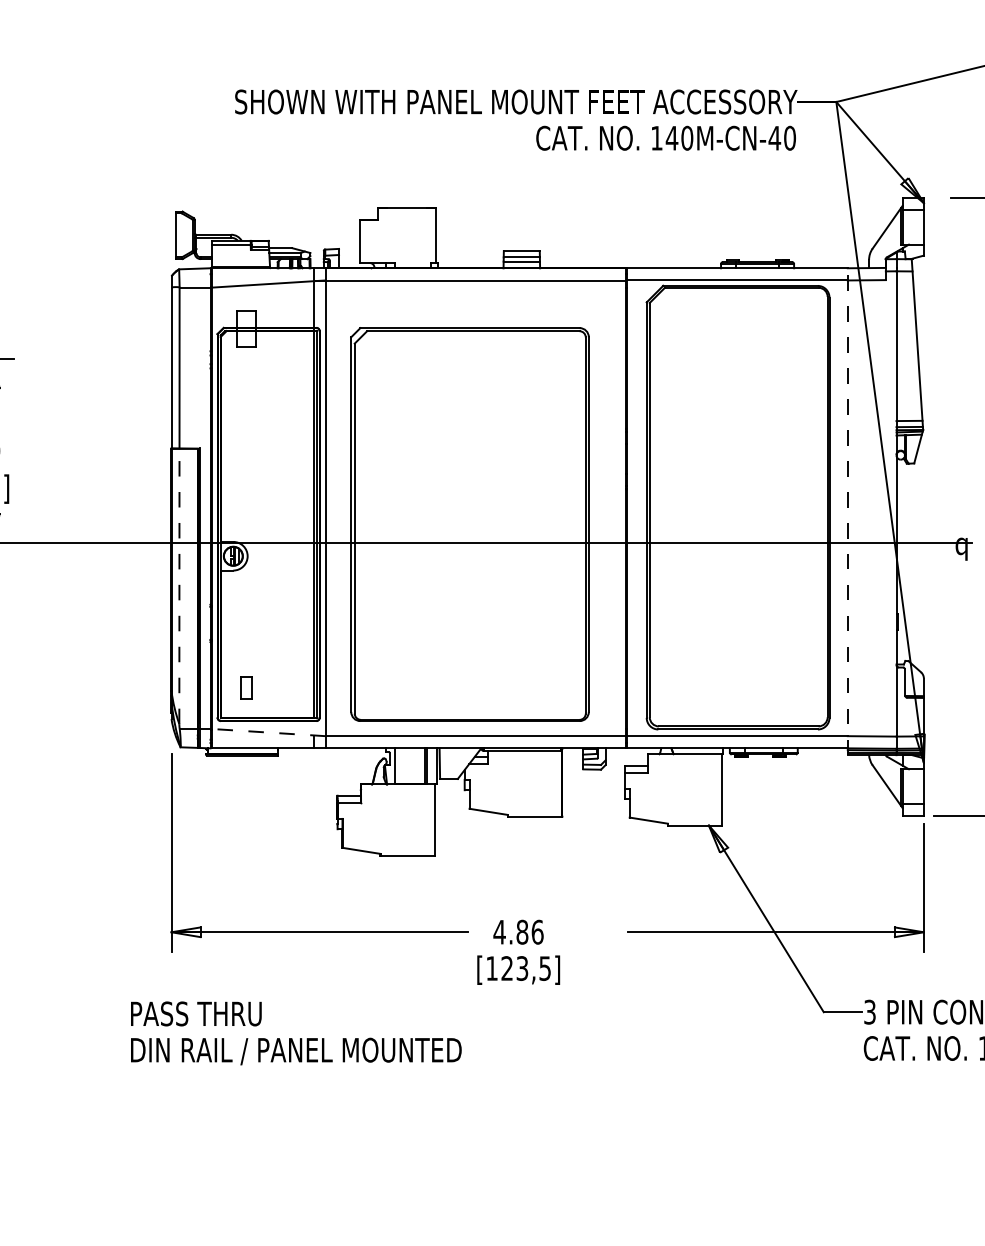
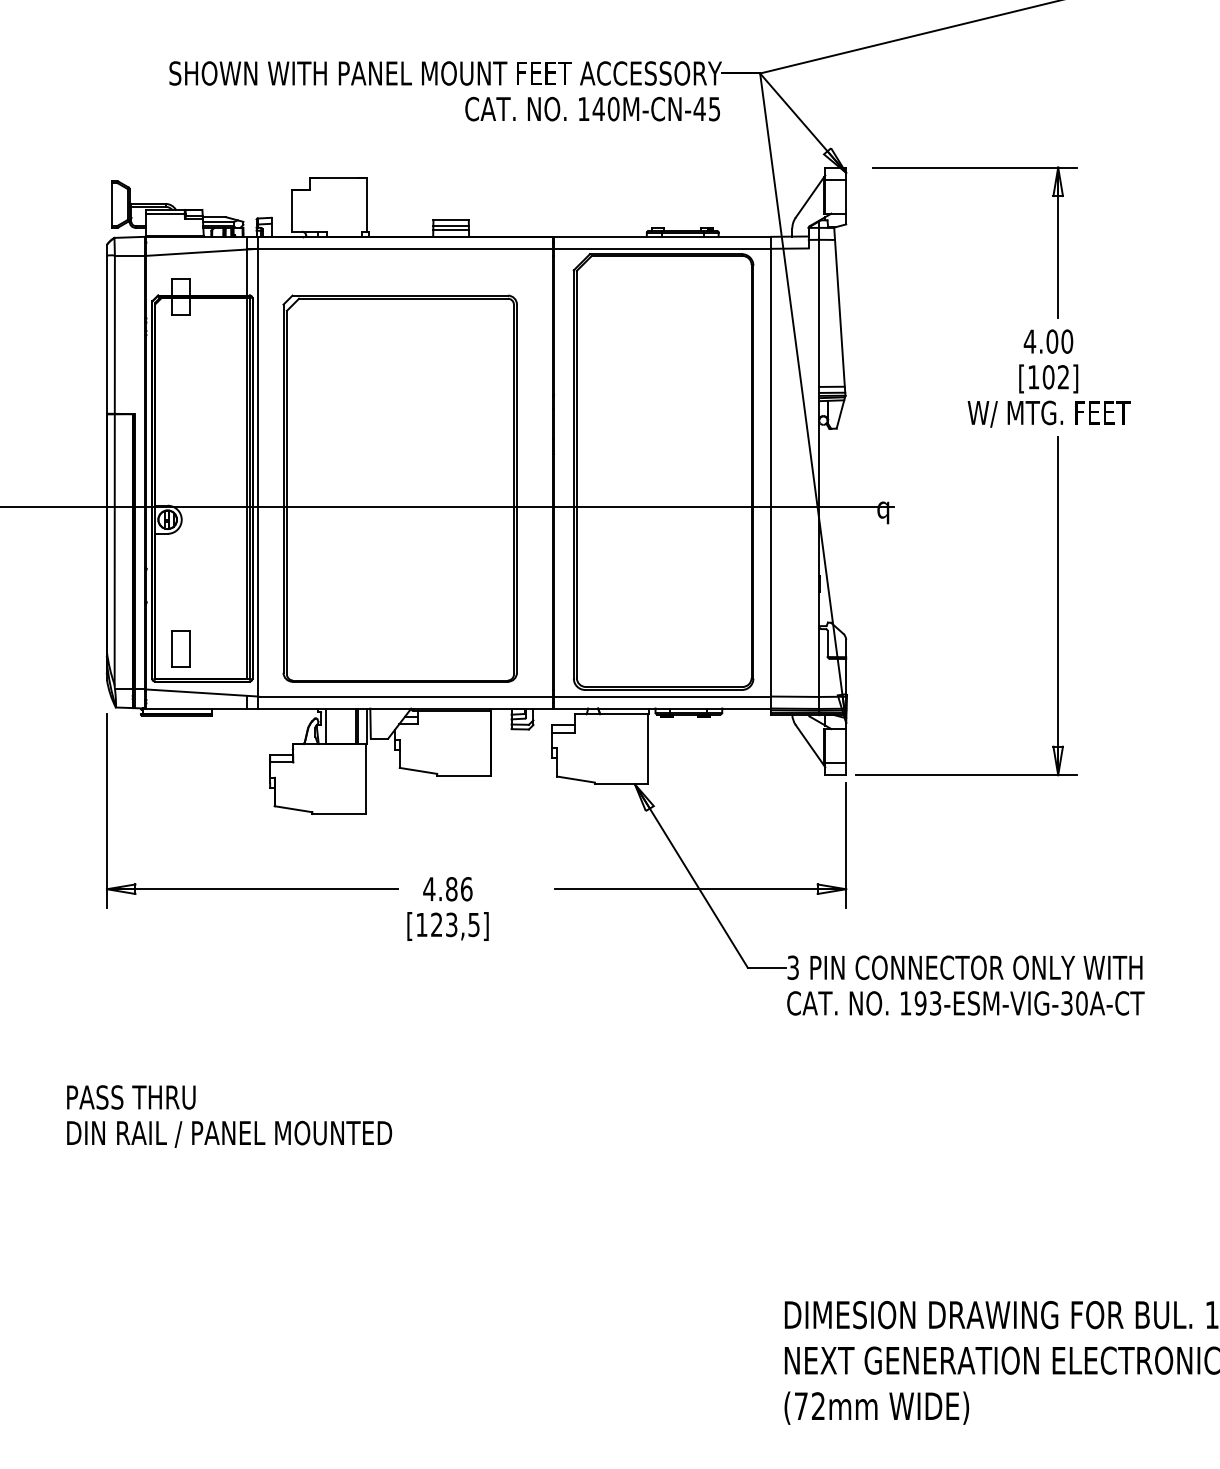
text: (789, 137) -> (714, 108), 140M-CN-40 -> 140M-CN-45
line: (847, 511) -> (771, 475), dashed -> solid
line: (179, 586) -> (114, 549), dashed -> solid
part: (246, 687) -> (180, 648), size x1.67
line: (267, 732) -> (201, 692), dashed -> solid
text: (296, 1033) -> (229, 1116), moved

